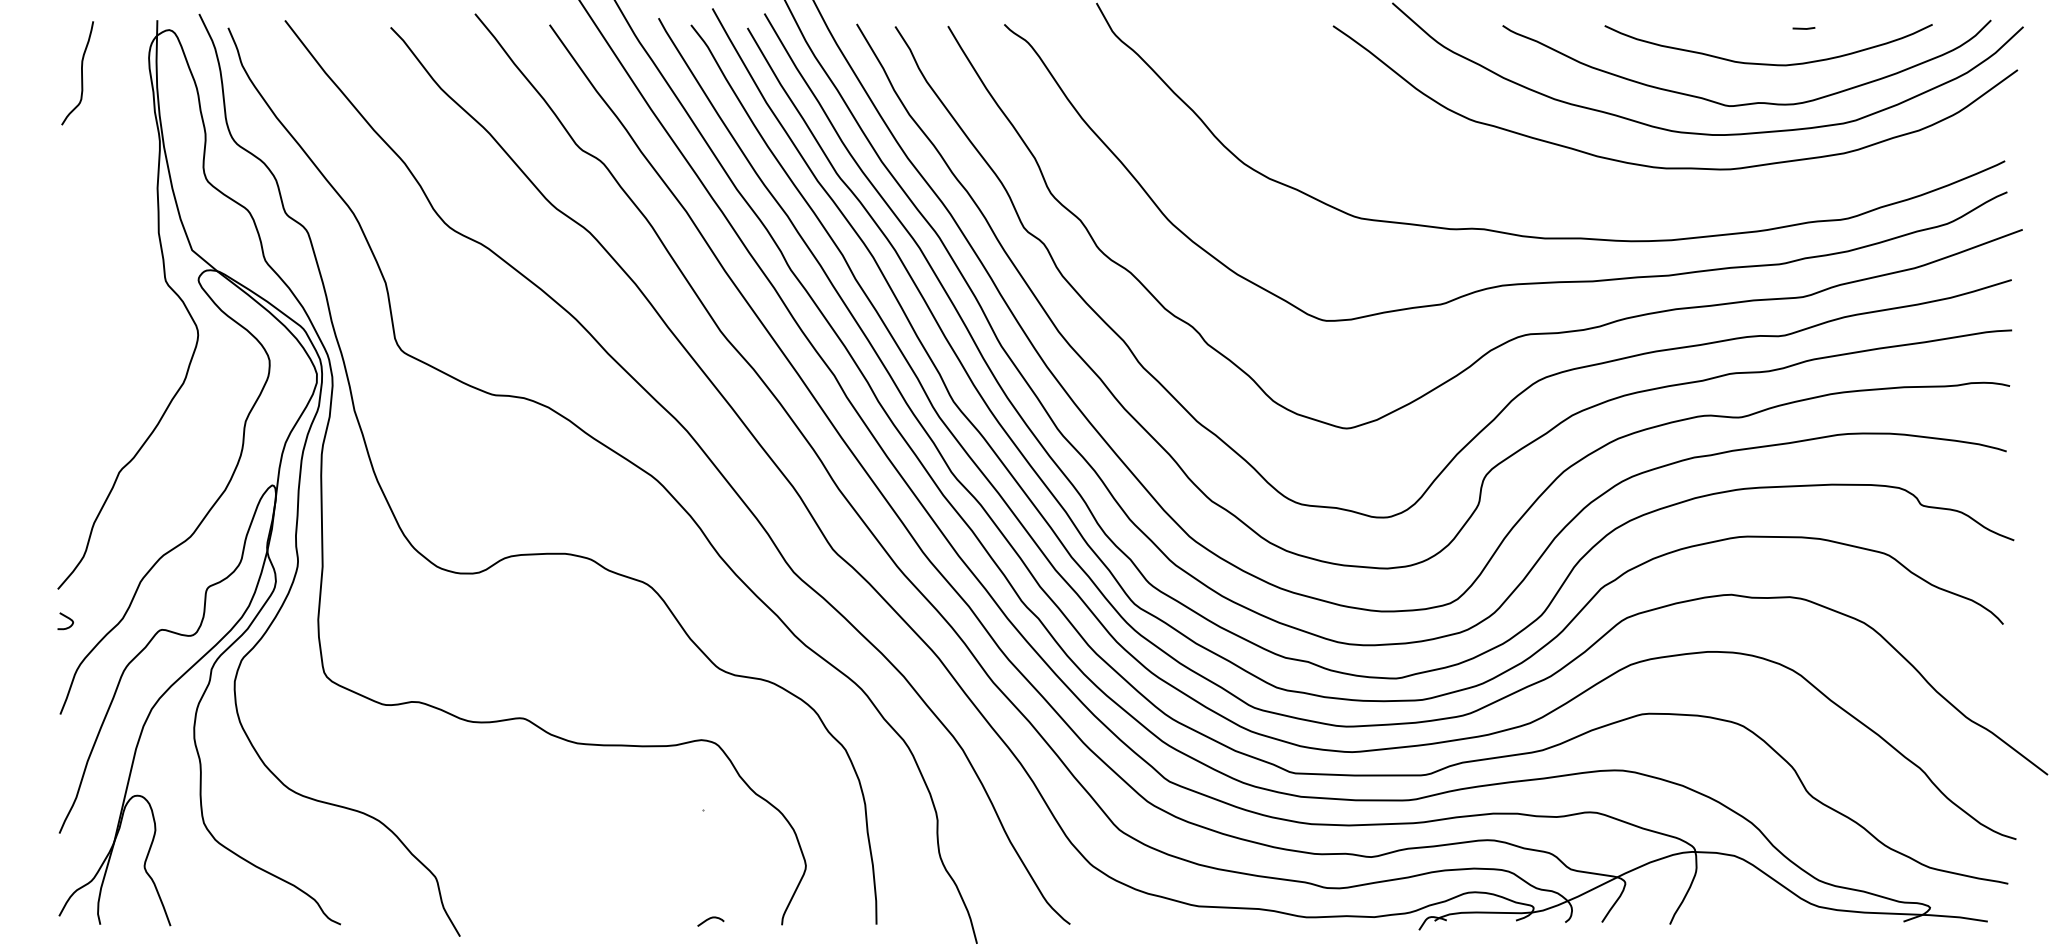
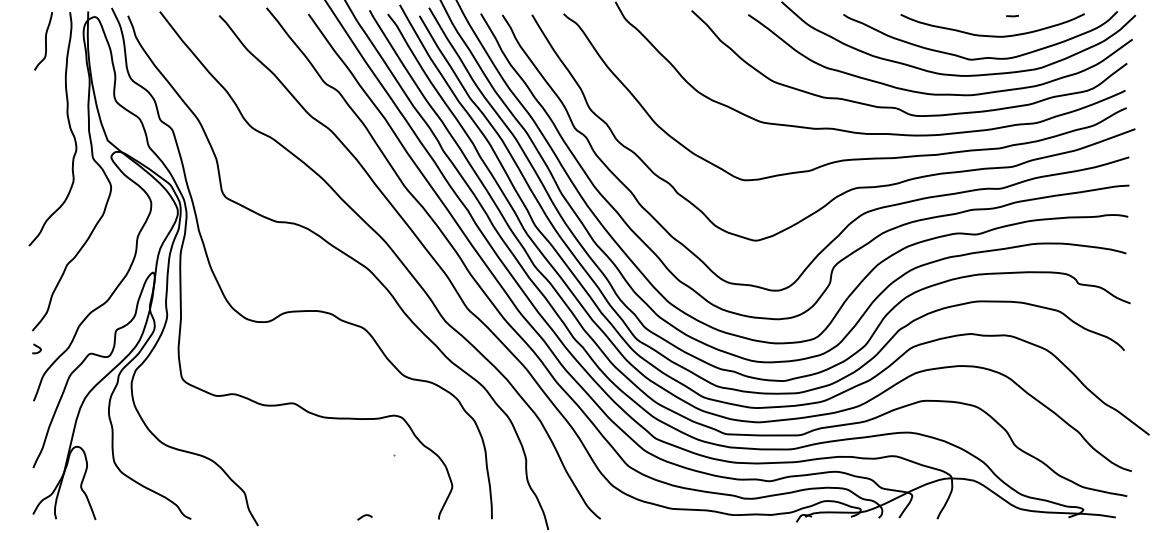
curve: (1598, 191) -> (897, 107), added
curve: (122, 223) -> (68, 125), added
curve: (710, 919) -> (364, 516), moved

